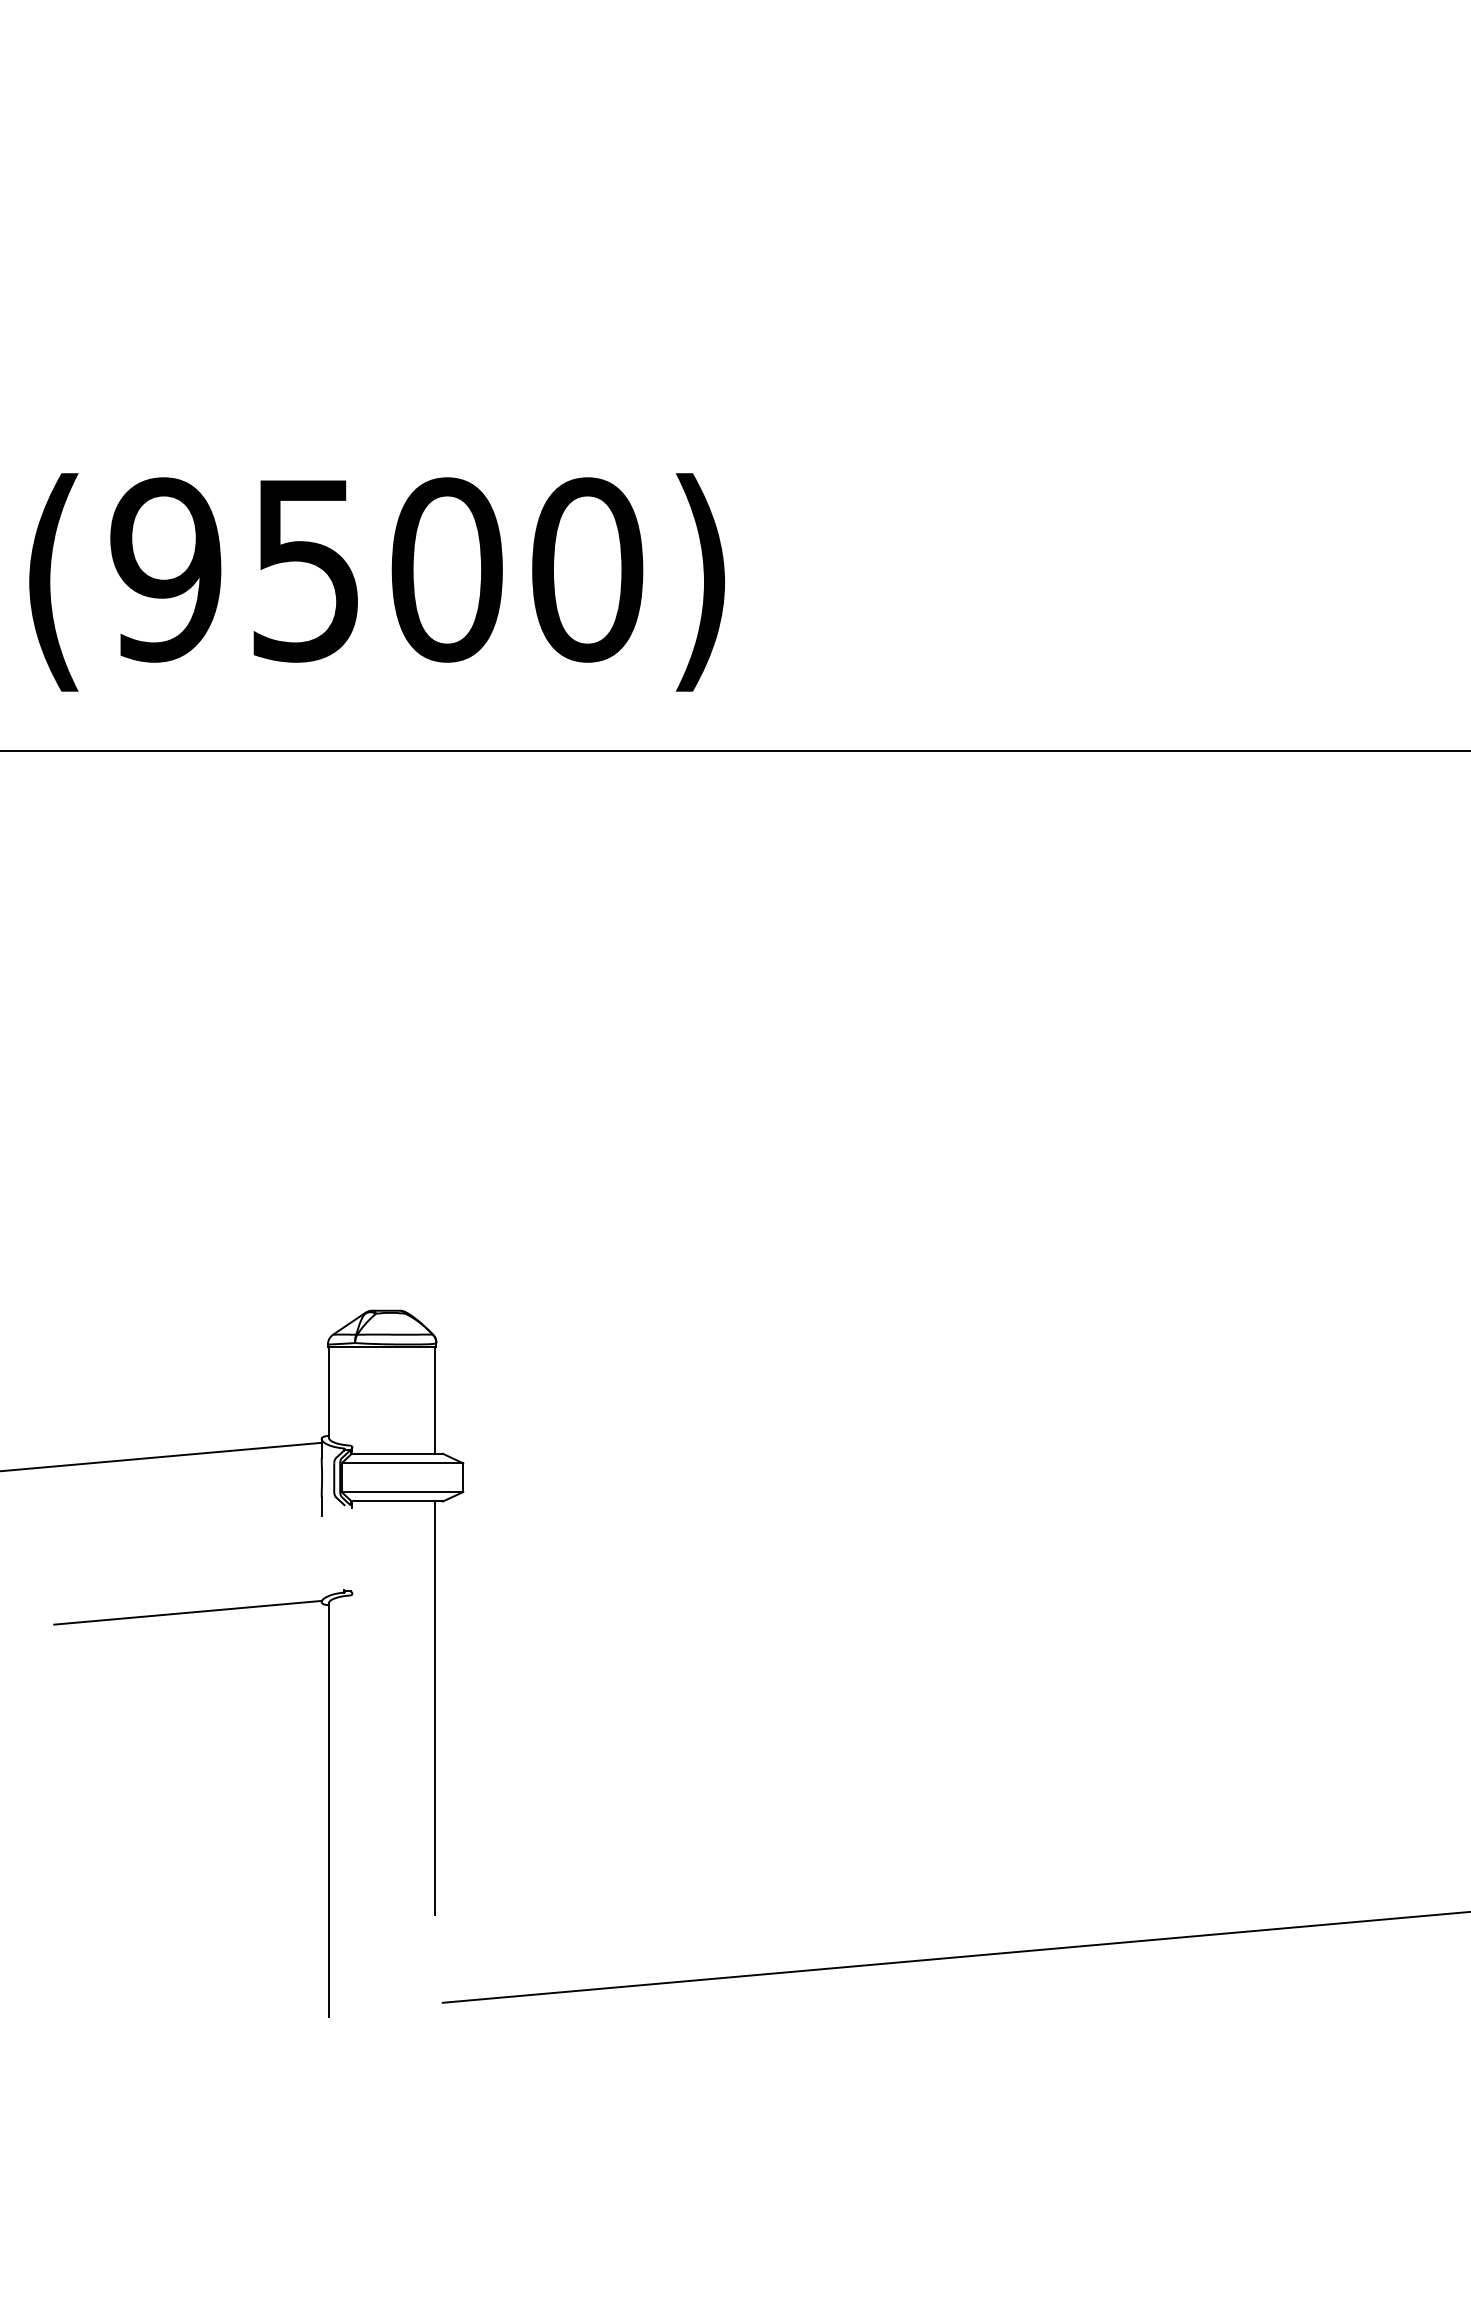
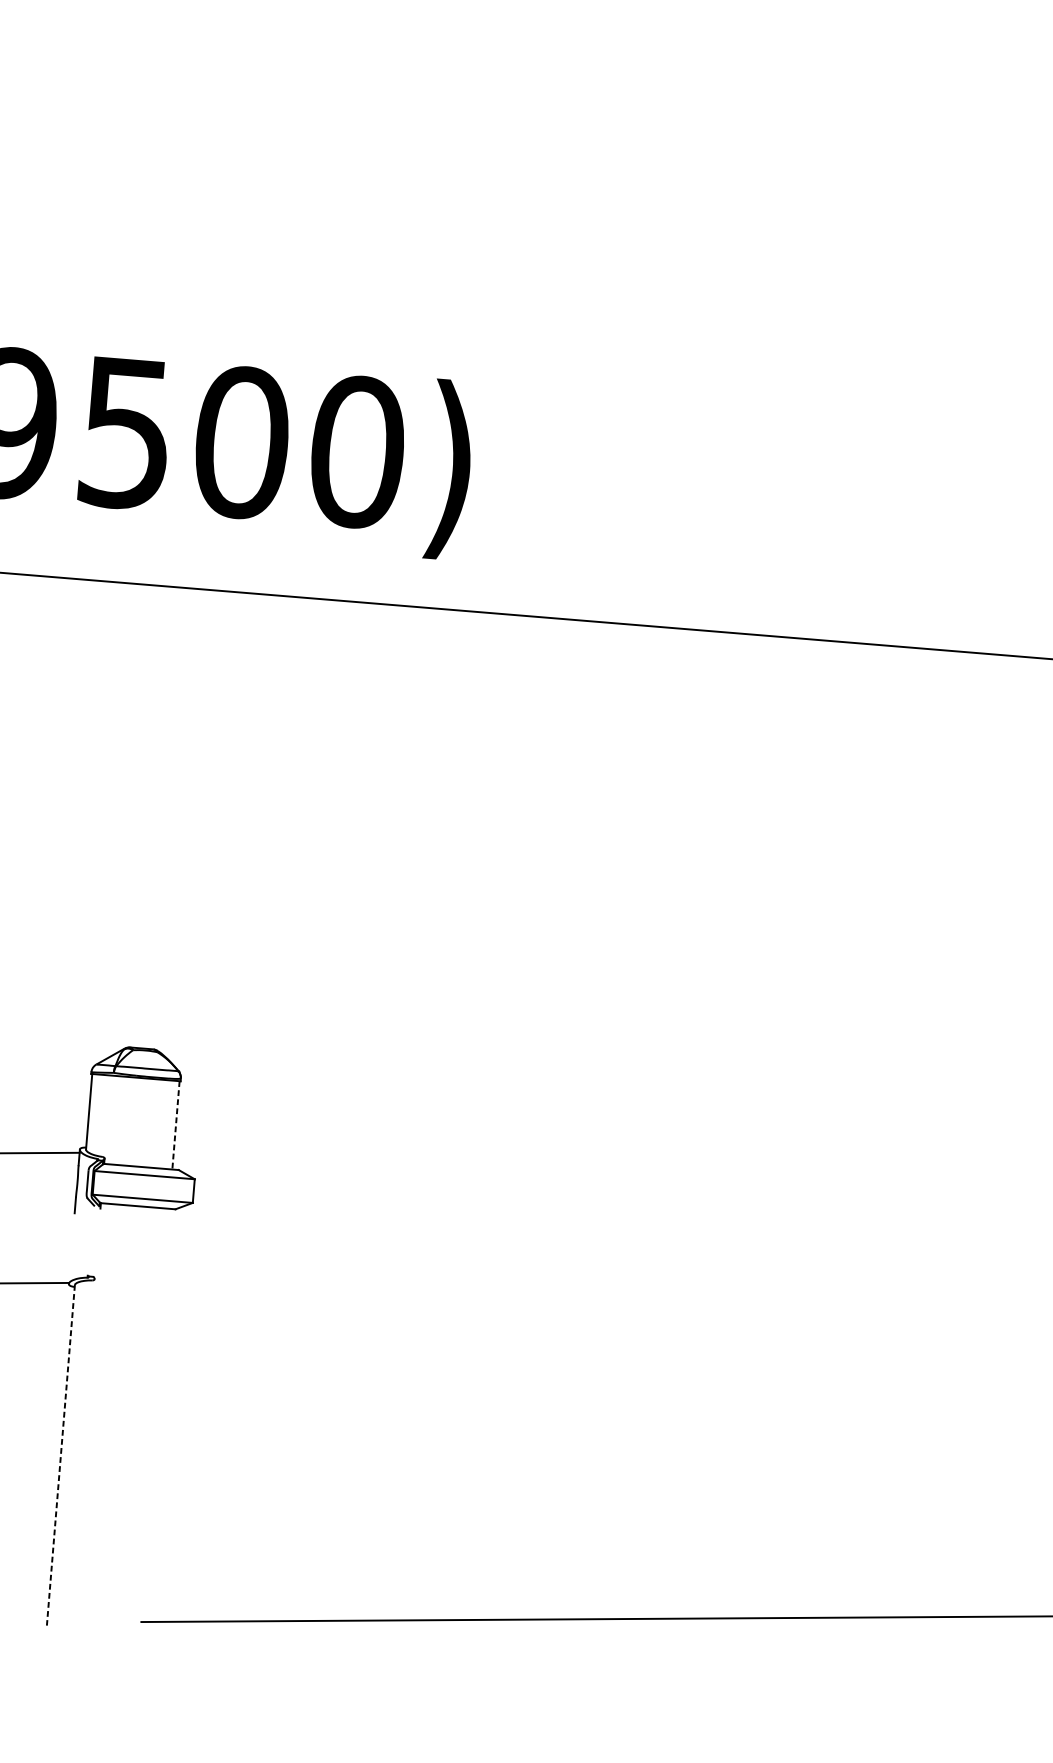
line: (435, 1400) -> (176, 1125), solid -> dashed
line: (435, 1708) -> (155, 1379), removed
line: (329, 1809) -> (61, 1455), solid -> dashed

